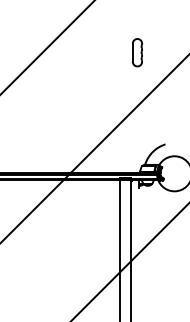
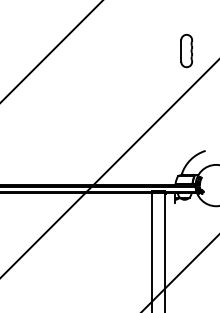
part: (137, 52) -> (186, 50), moved

